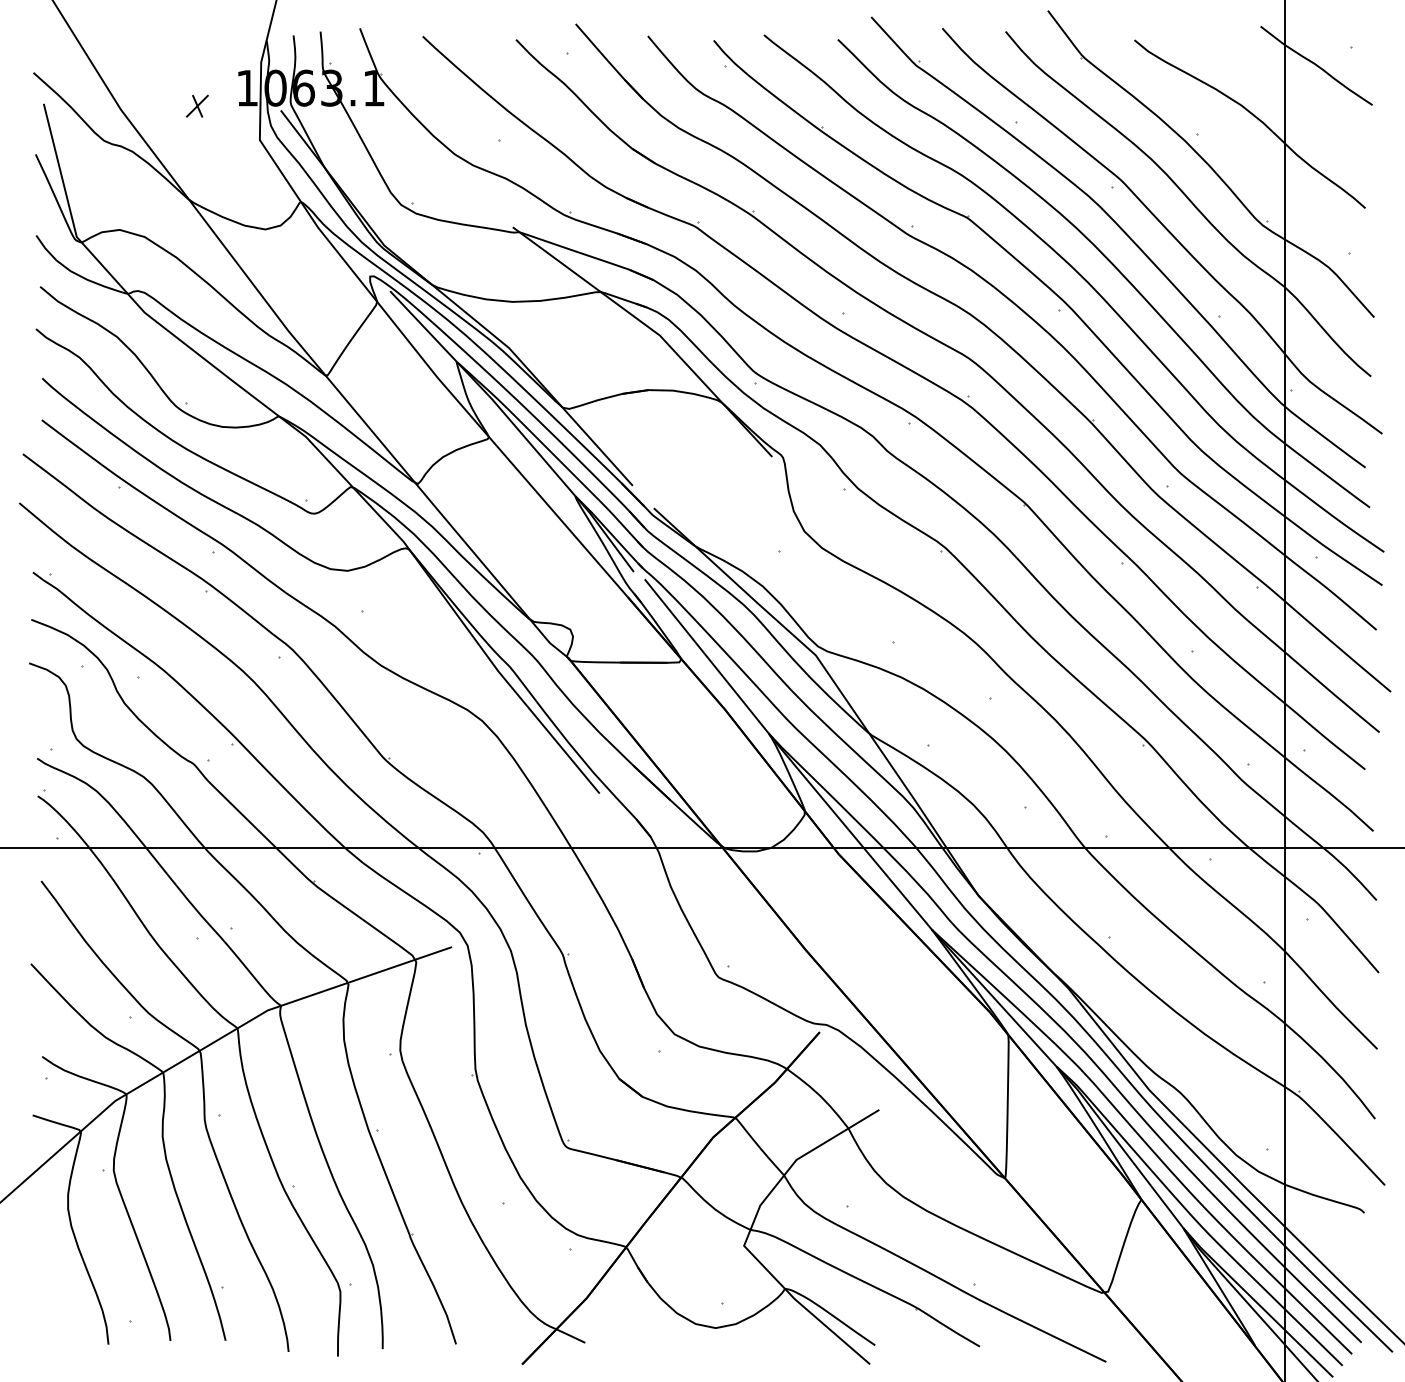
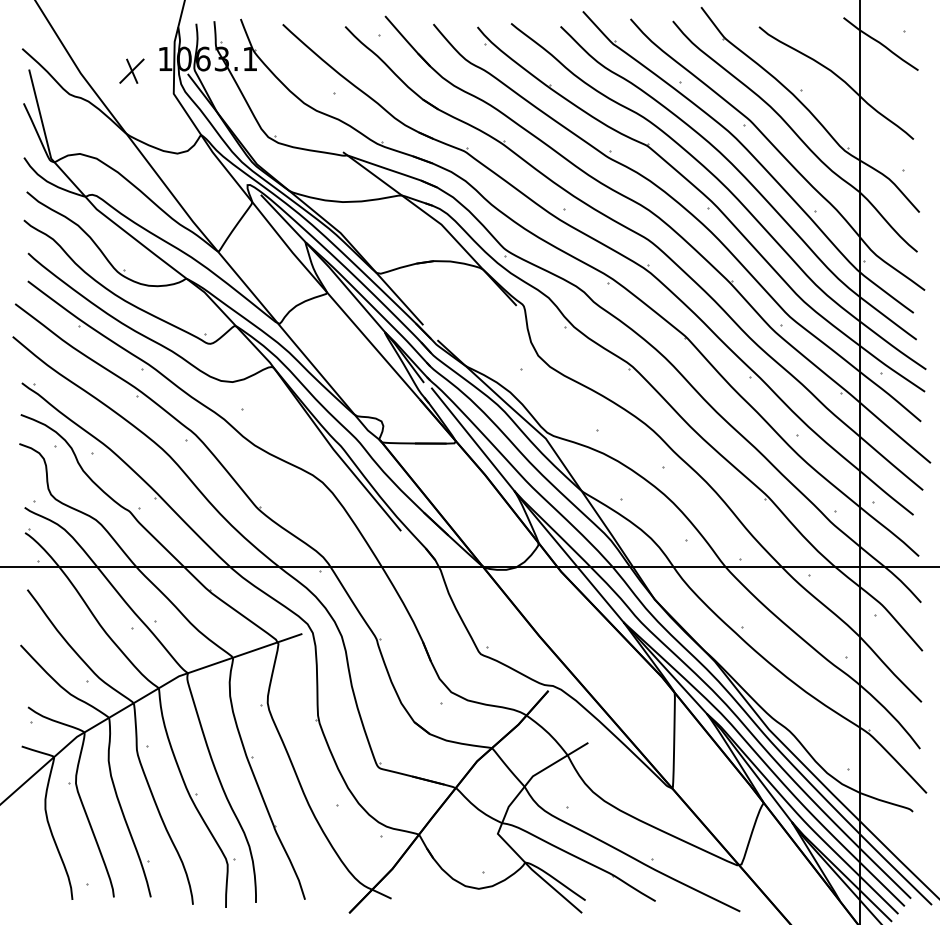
part: (196, 105) -> (131, 70), size x1.67

